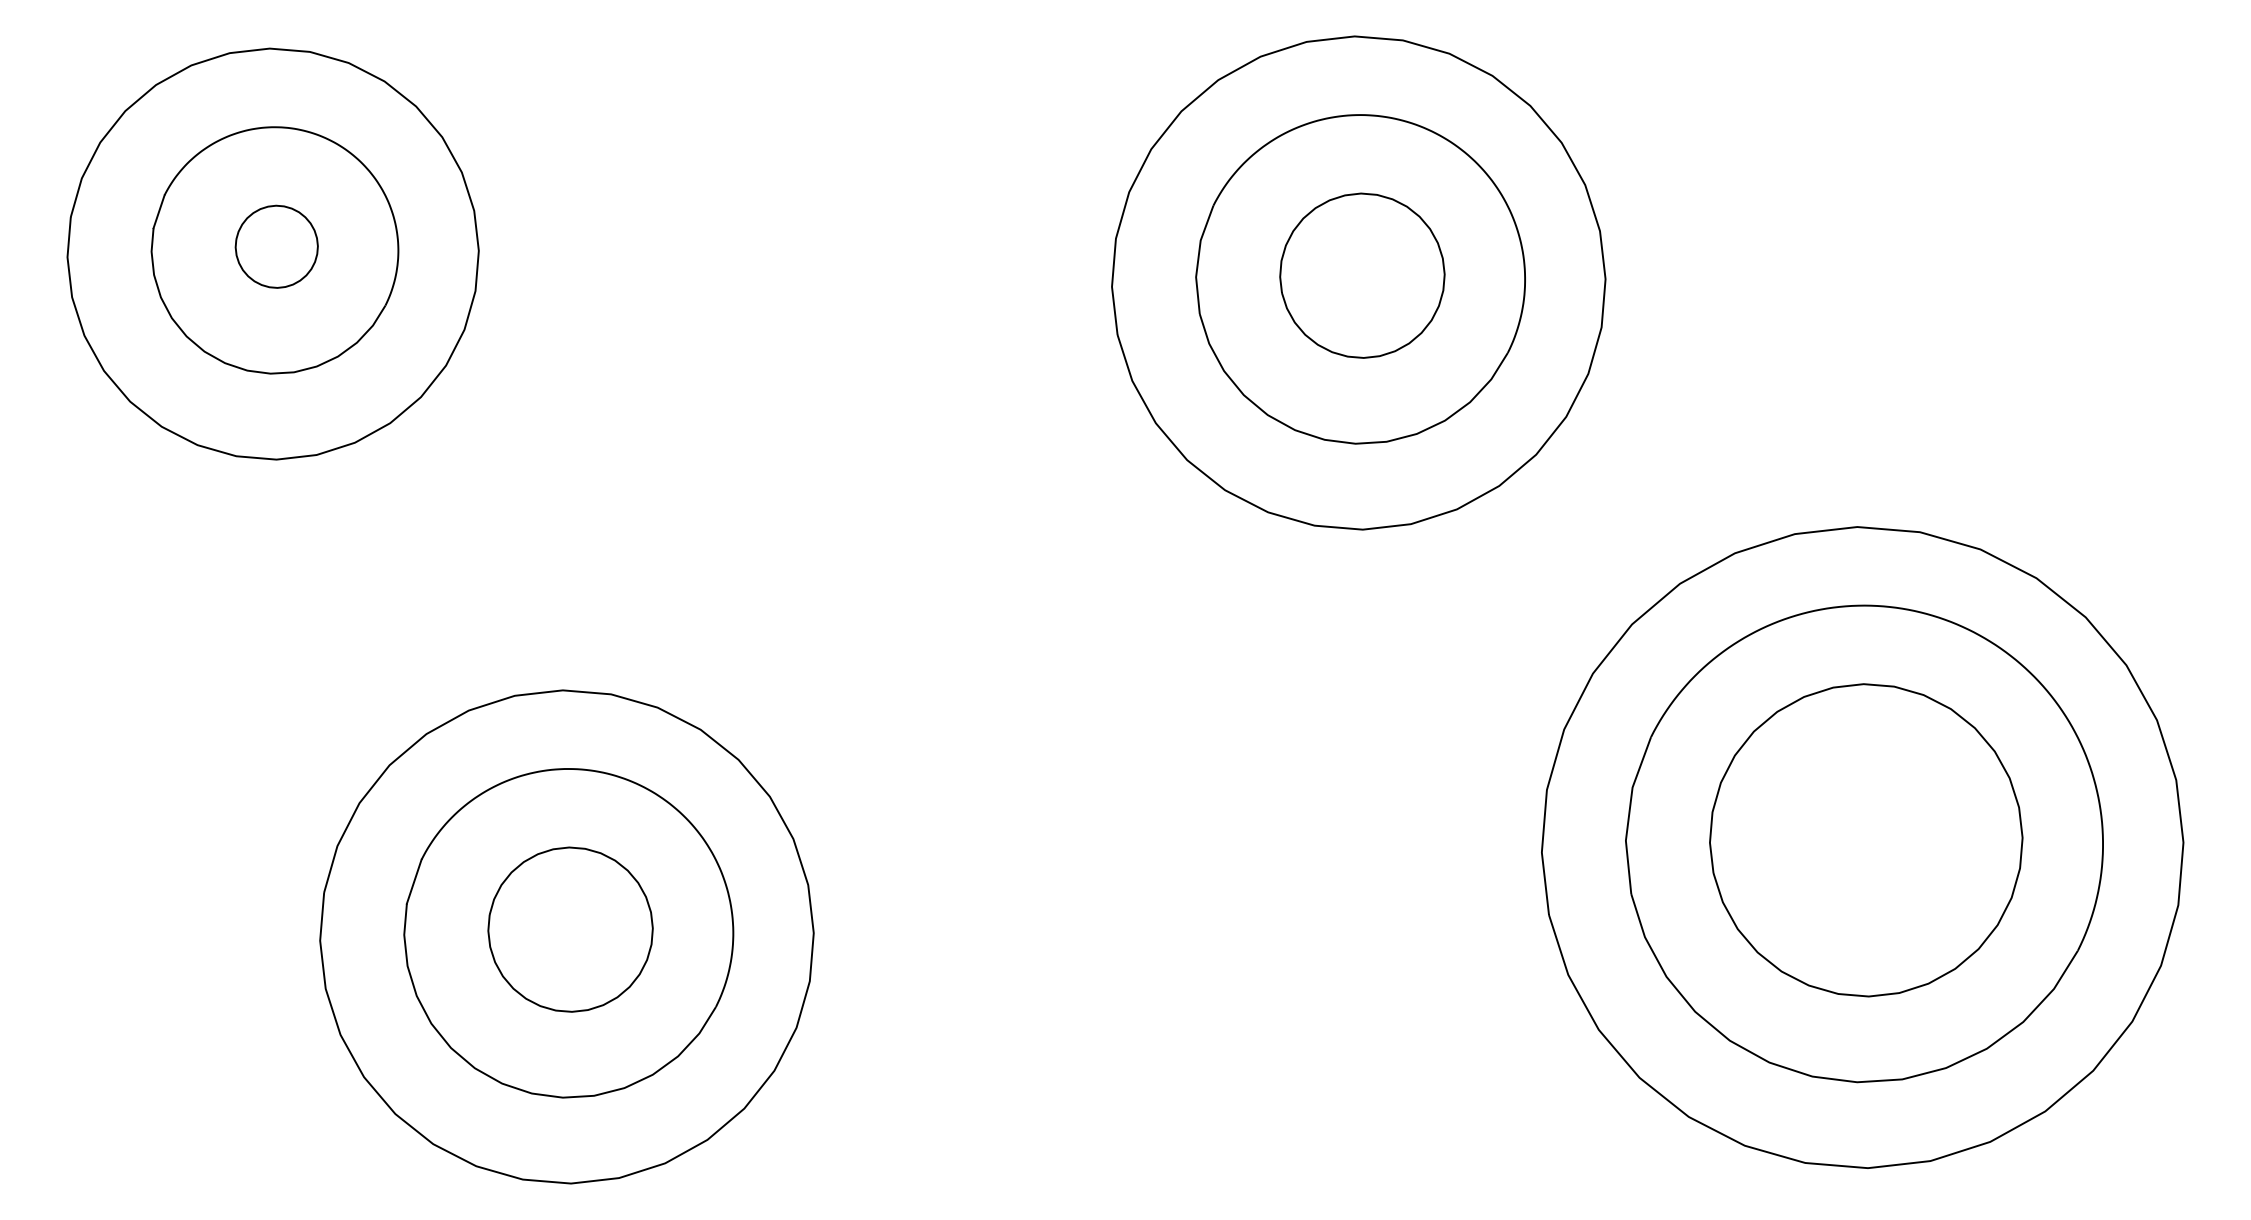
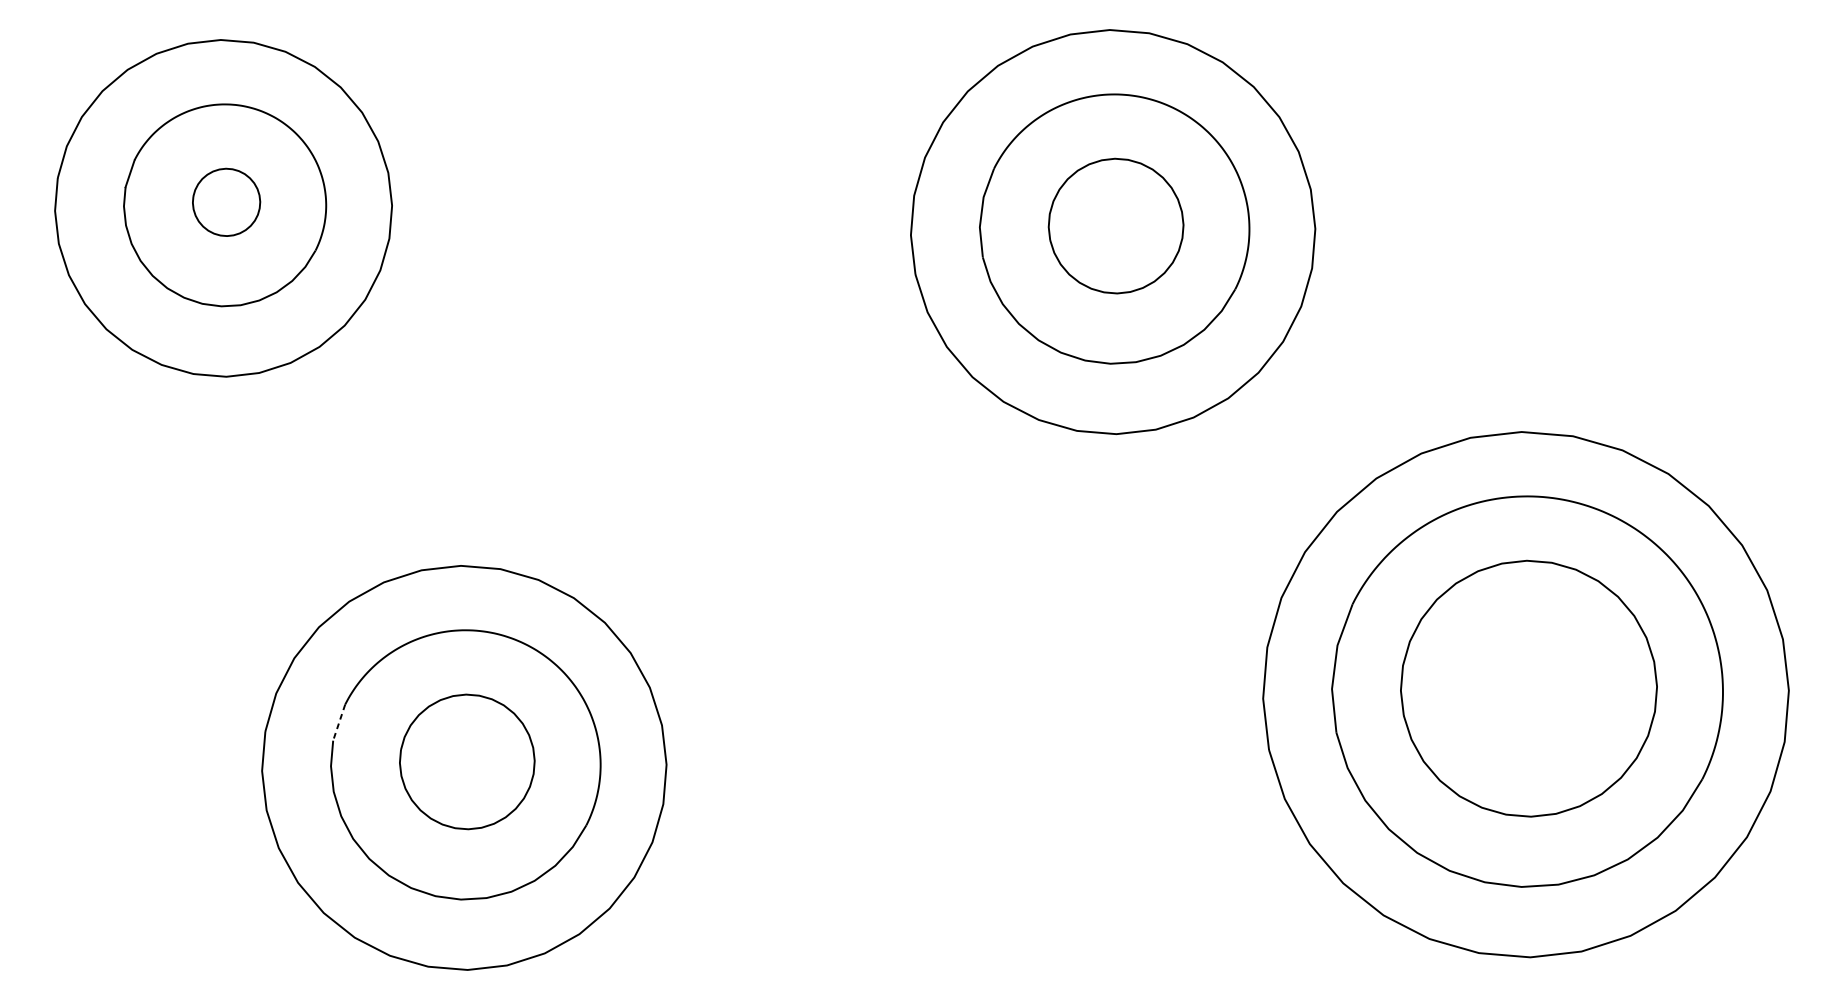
line: (414, 882) -> (339, 723), solid -> dashed

